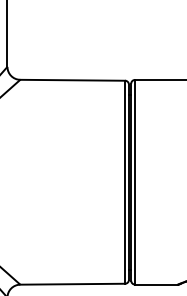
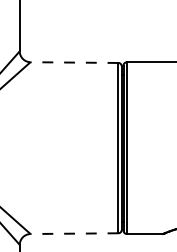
line: (72, 80) -> (74, 62), solid -> dashed
line: (72, 284) -> (74, 233), solid -> dashed

